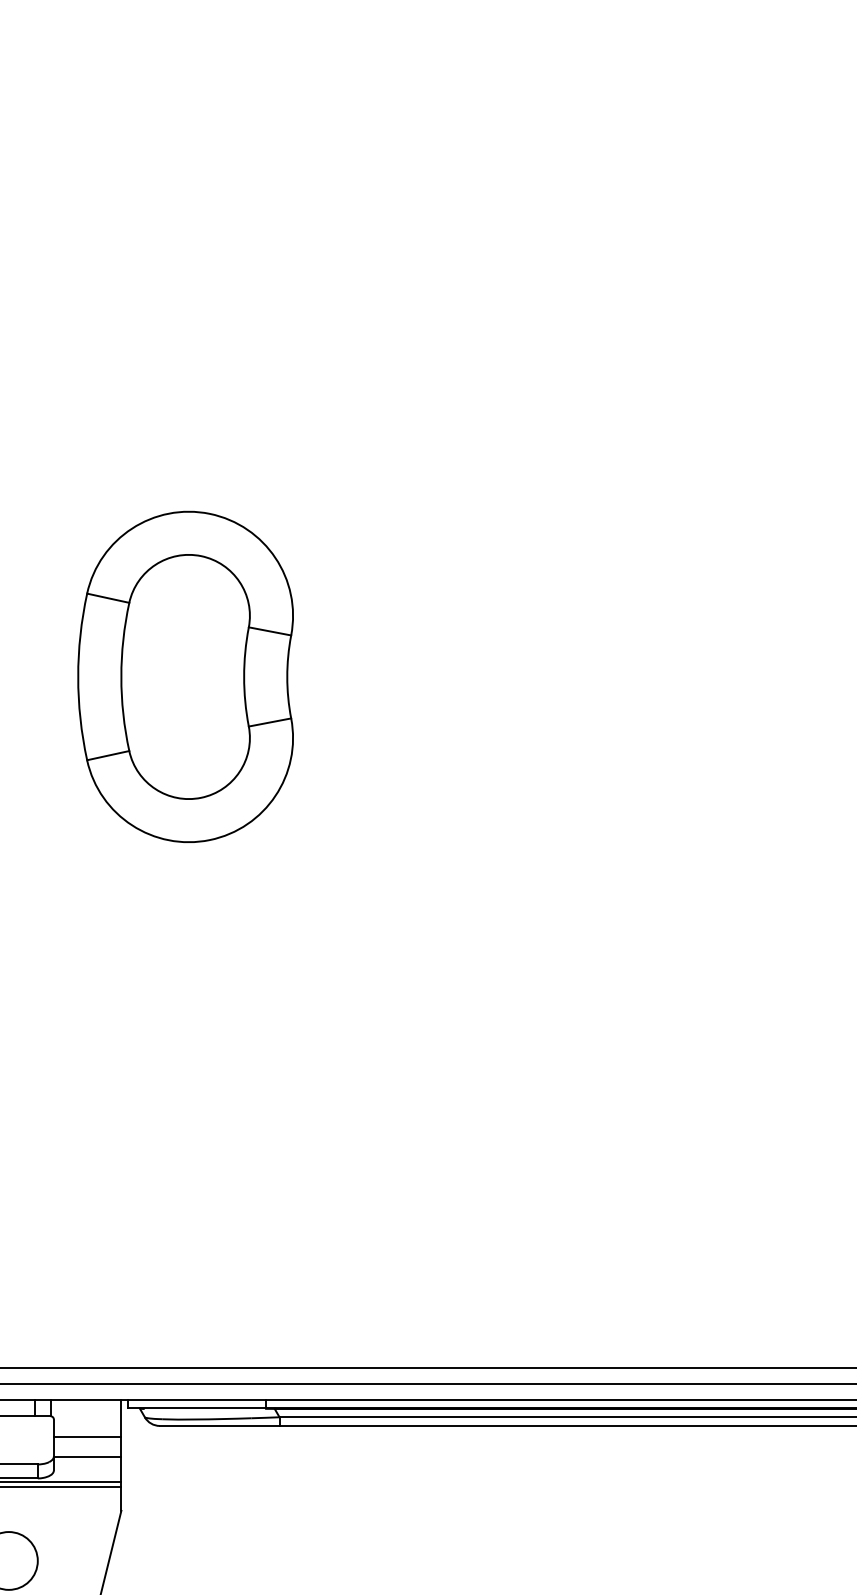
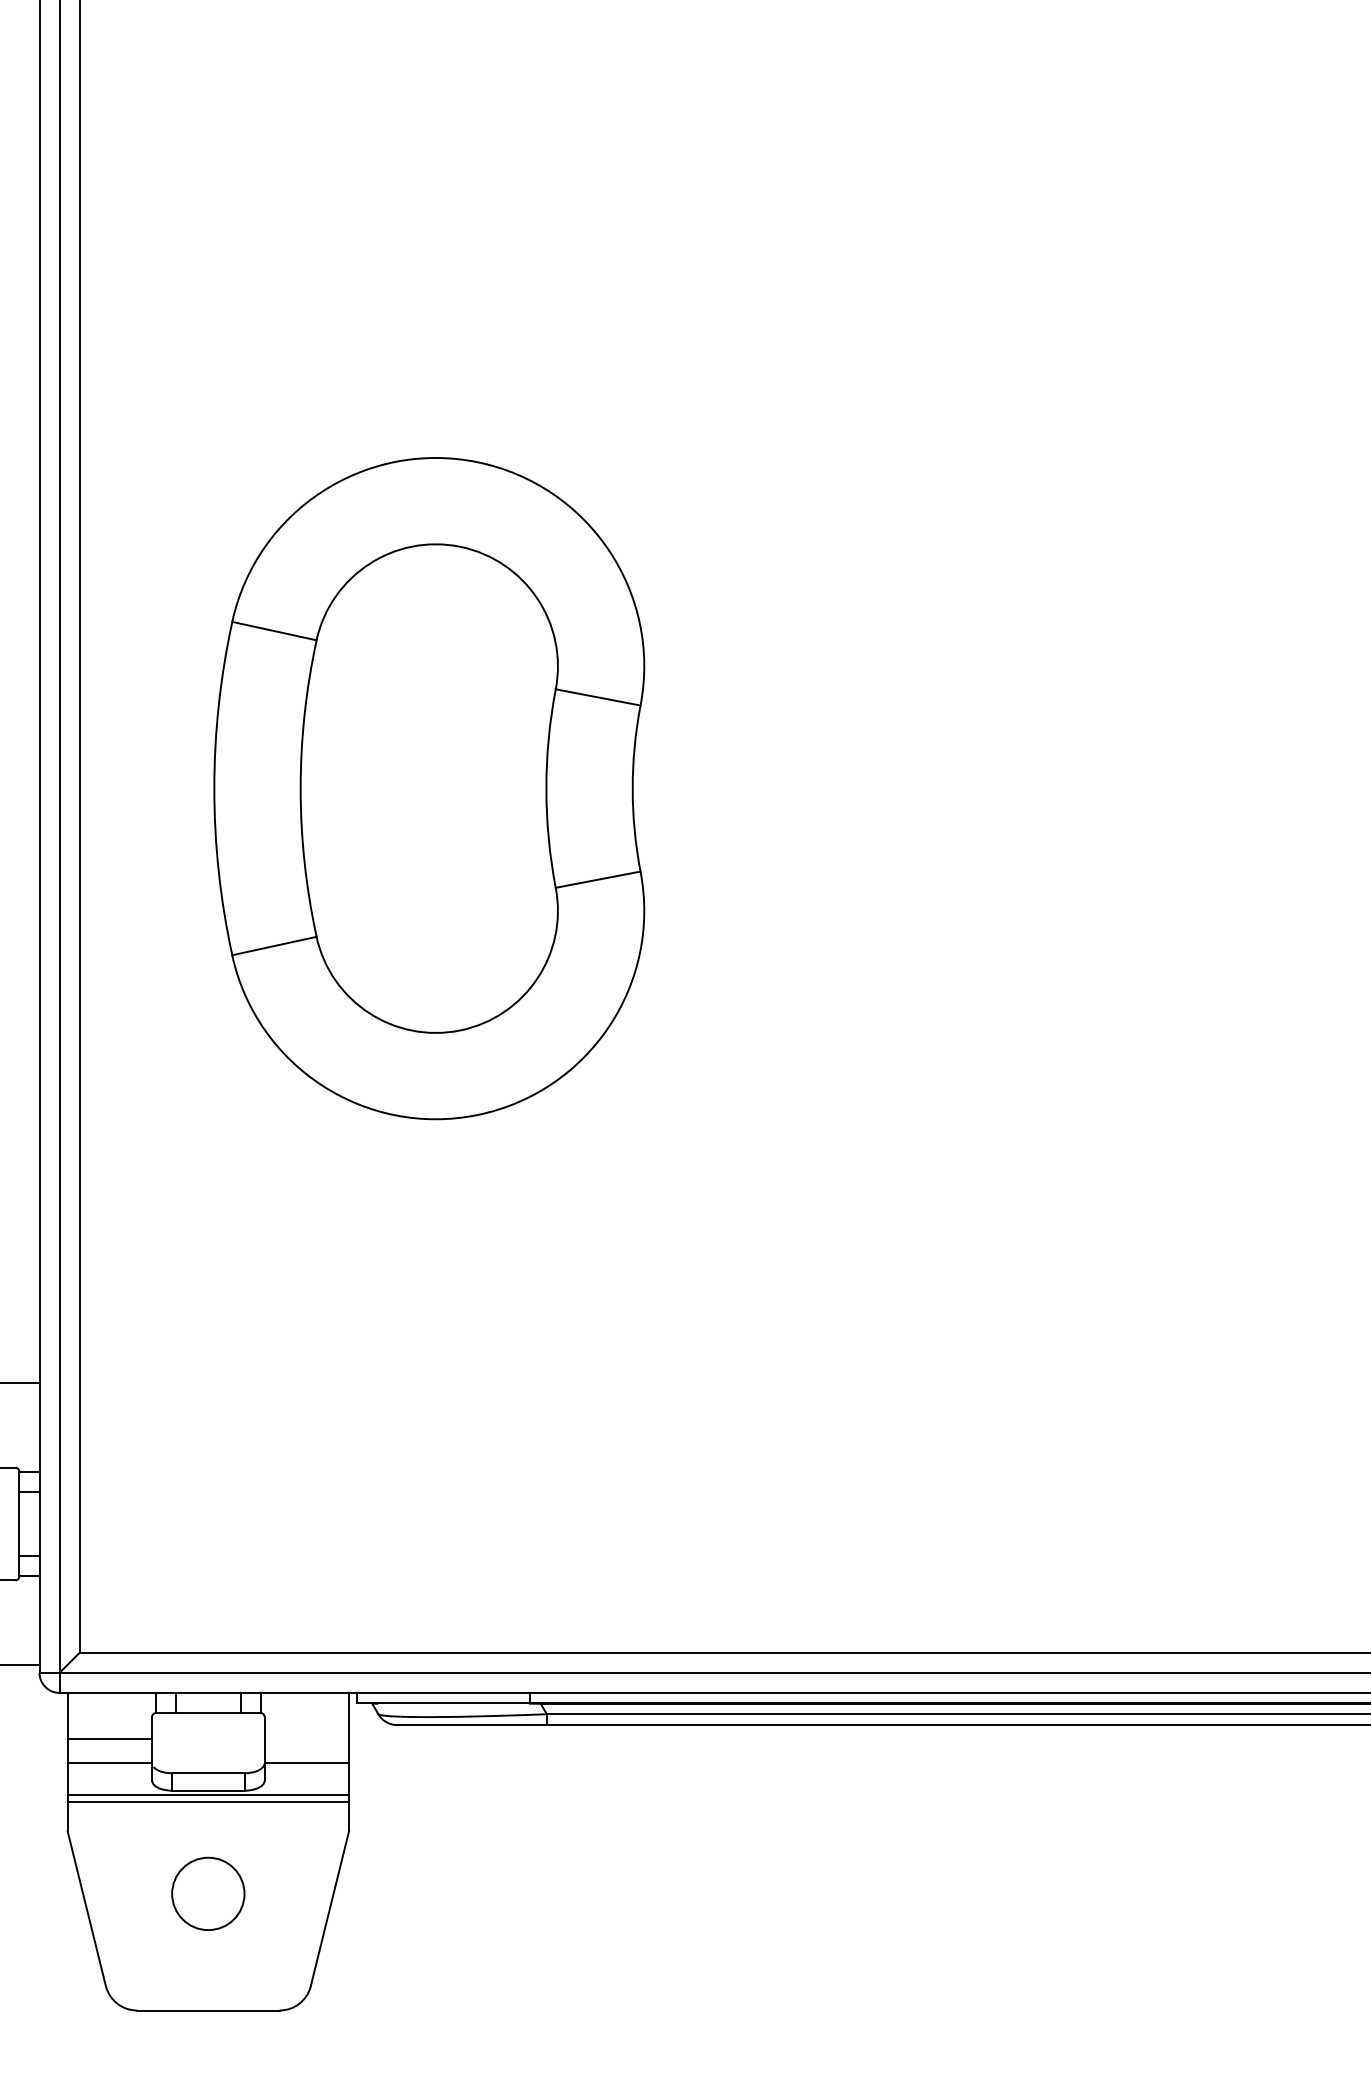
part: (185, 676) -> (429, 787), size x1.6
line: (87, 1437) -> (306, 1739), removed

